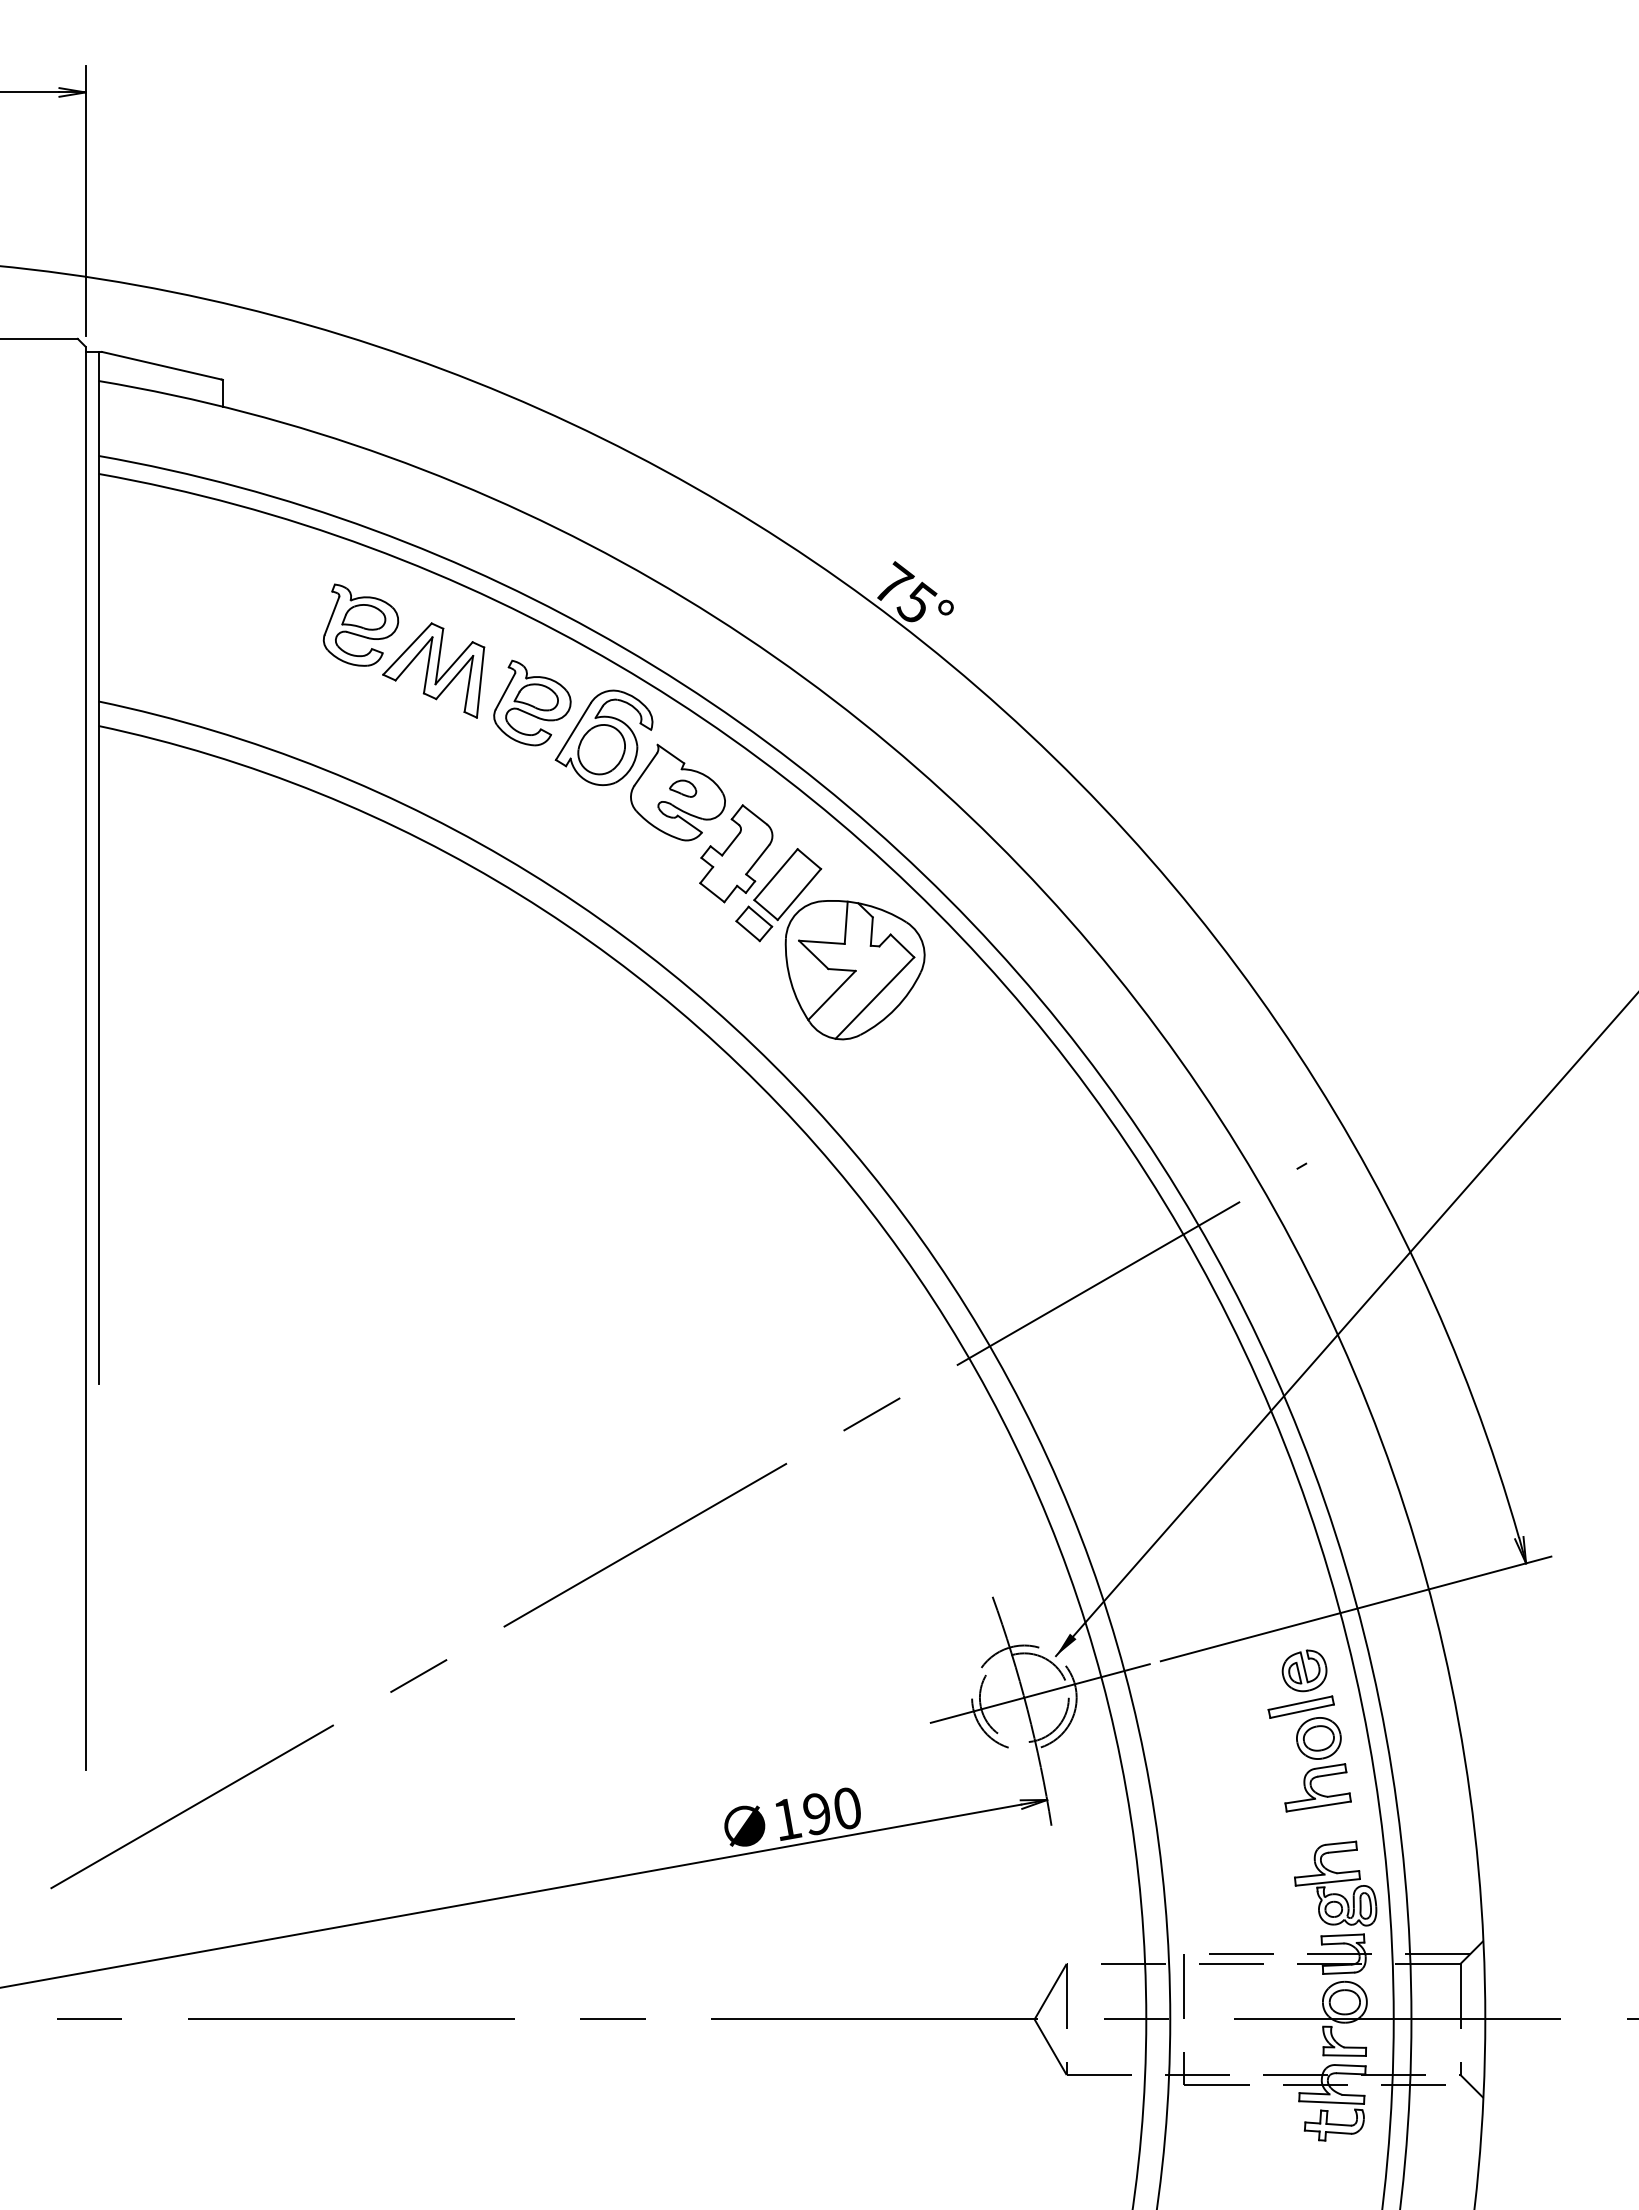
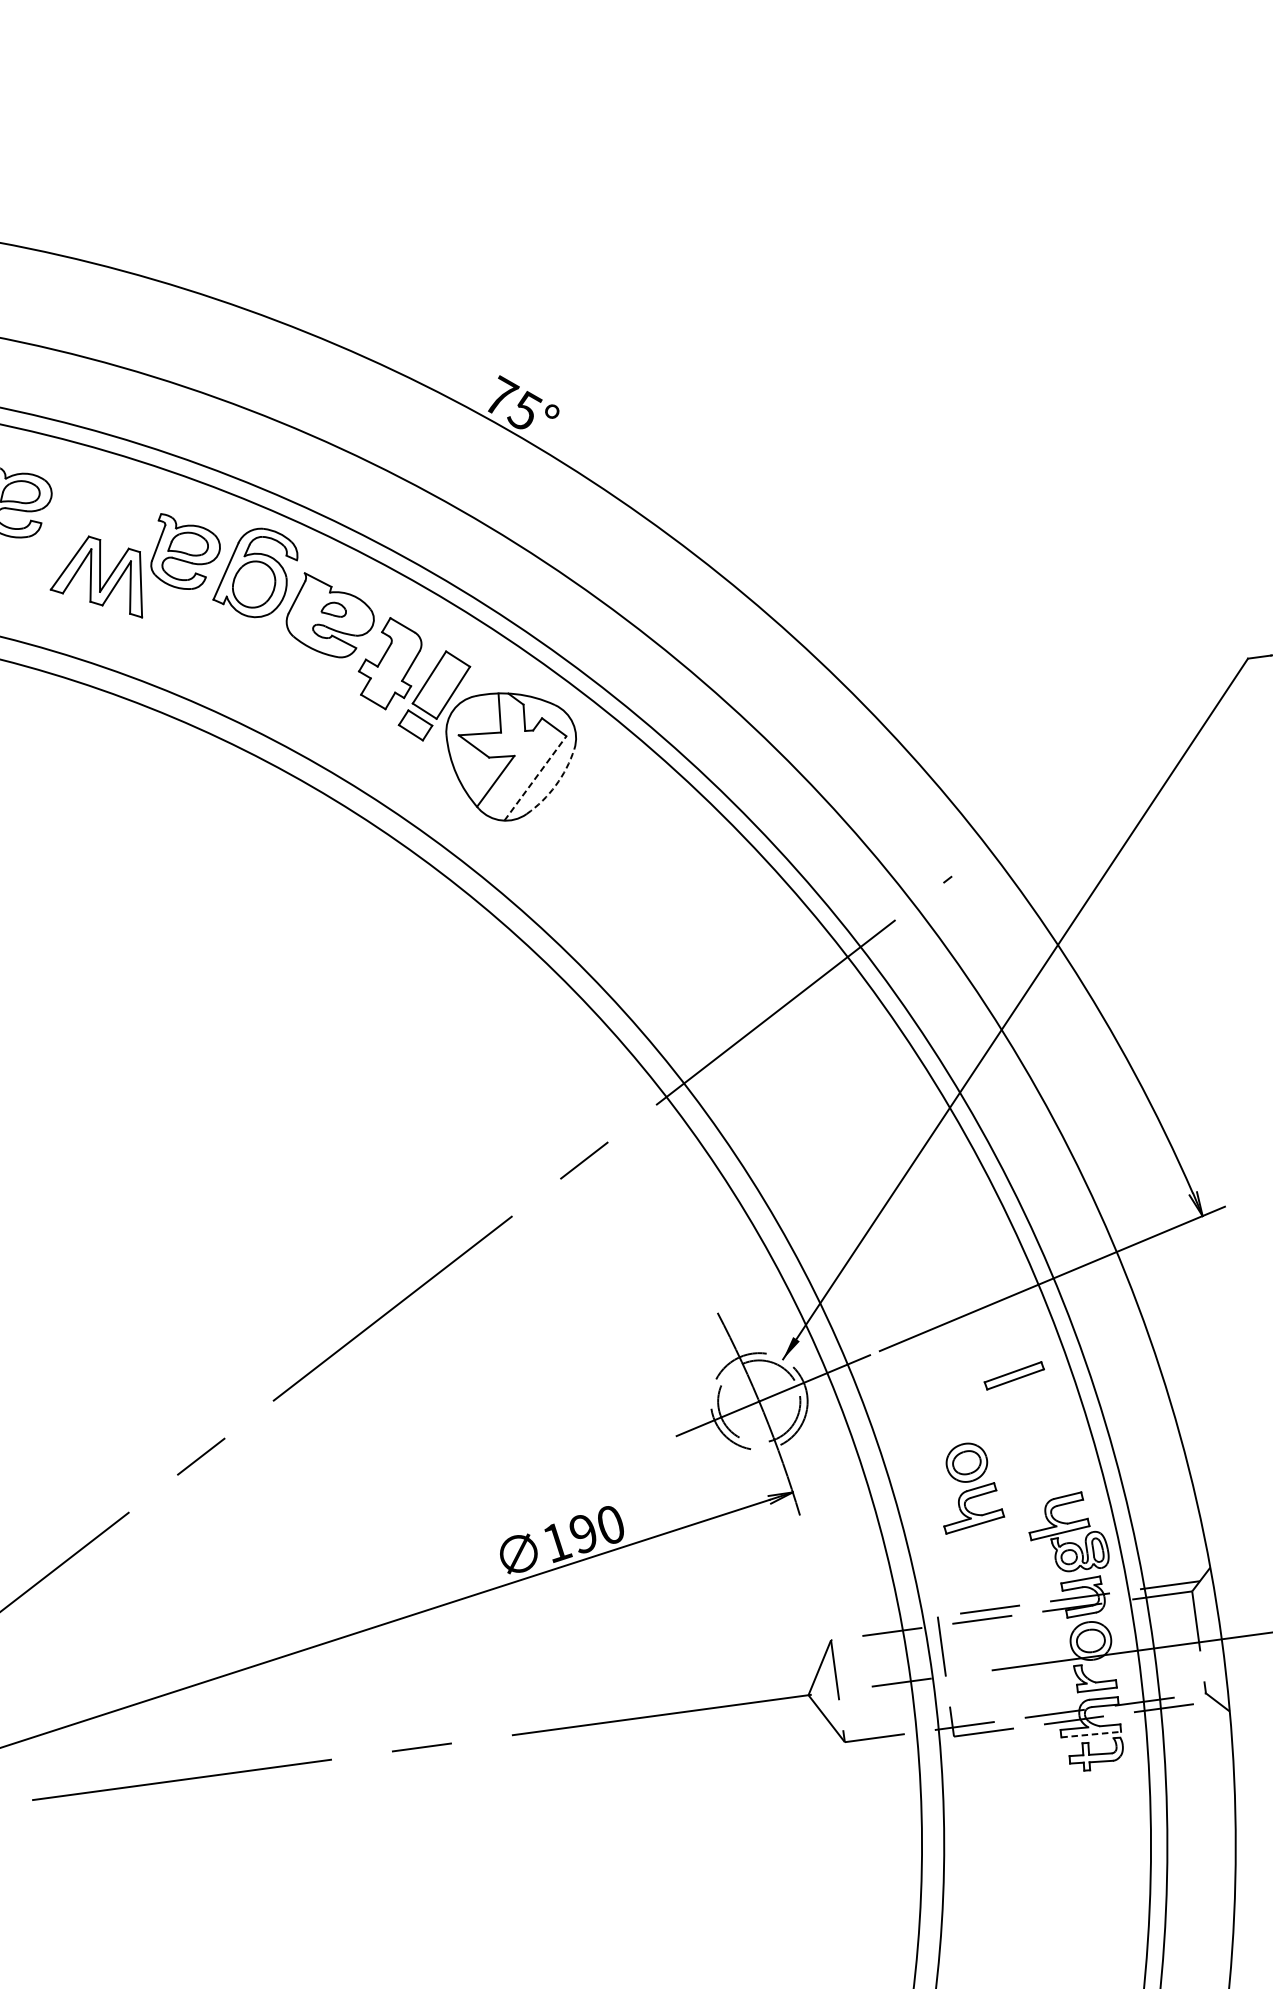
part: (433, 670) -> (96, 579), moved
line: (874, 998) -> (535, 778), solid -> dashed
arc: (895, 1008) -> (555, 785), solid -> dashed
part: (1304, 1670) -> (1012, 1341), removed
part: (1317, 1764) -> (968, 1486), moved
line: (1332, 2102) -> (1091, 1734), solid -> dashed

